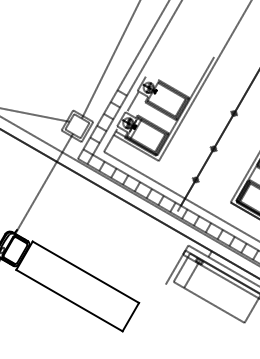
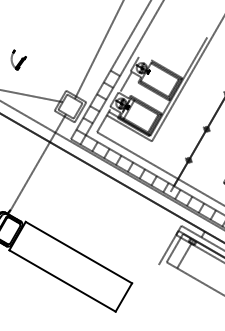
part: (25, 79) -> (18, 59), added

